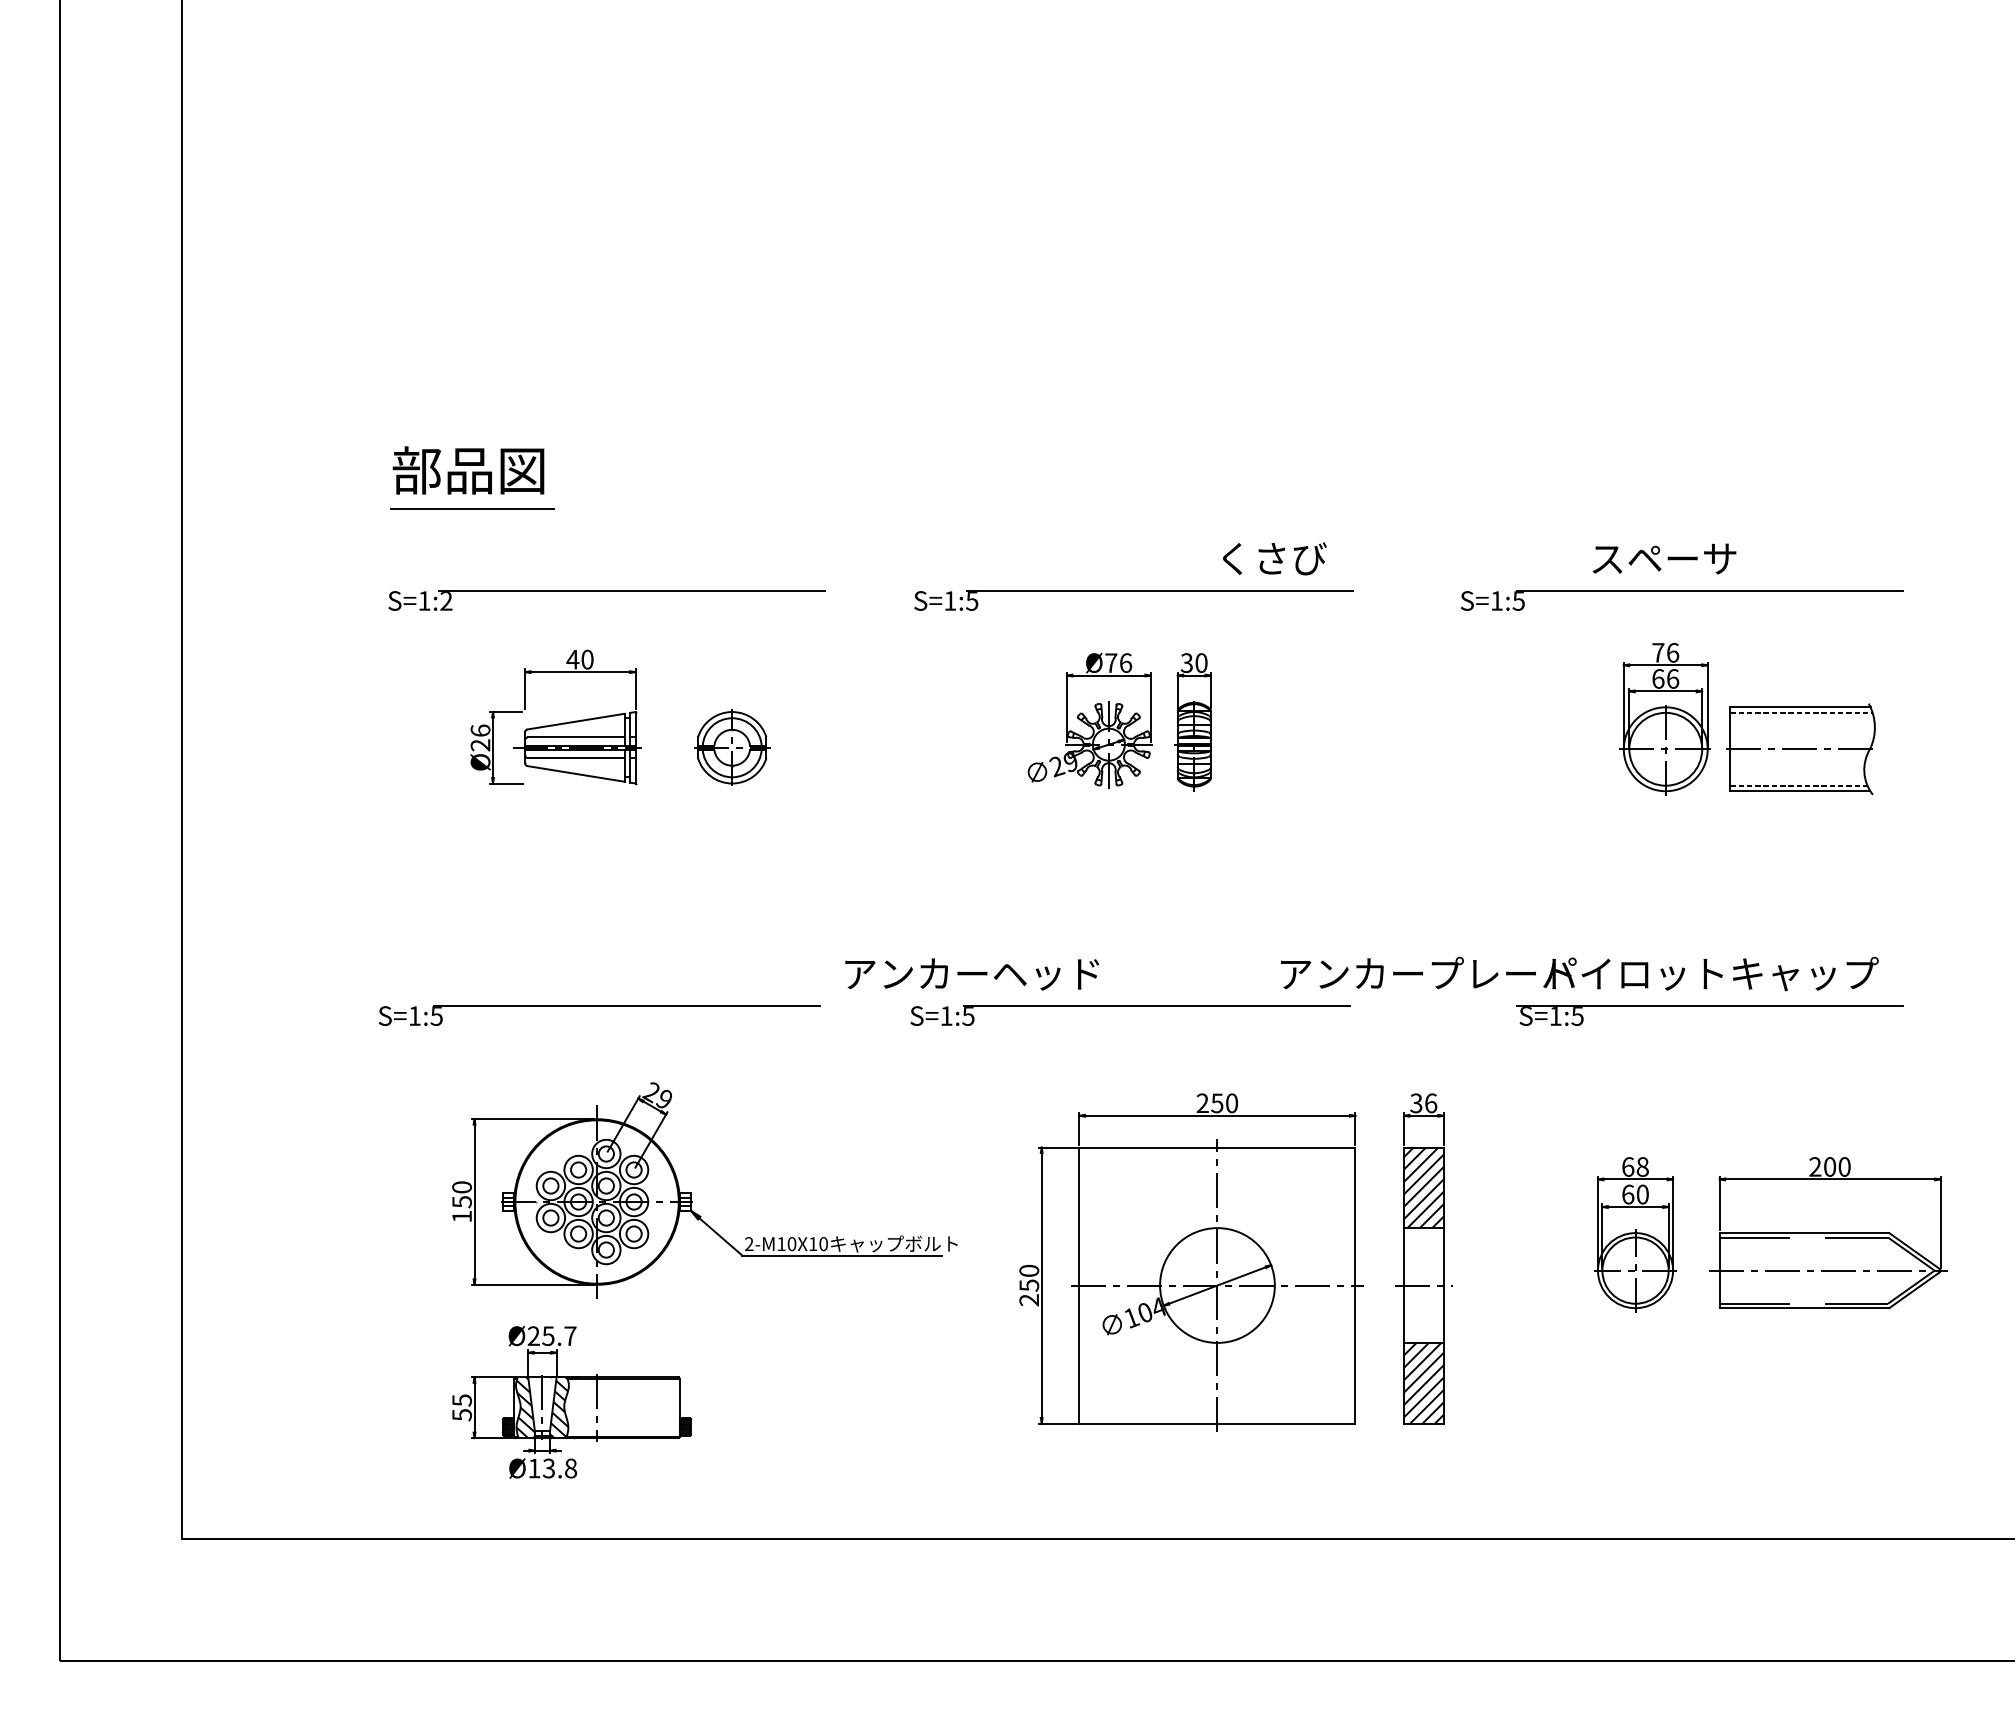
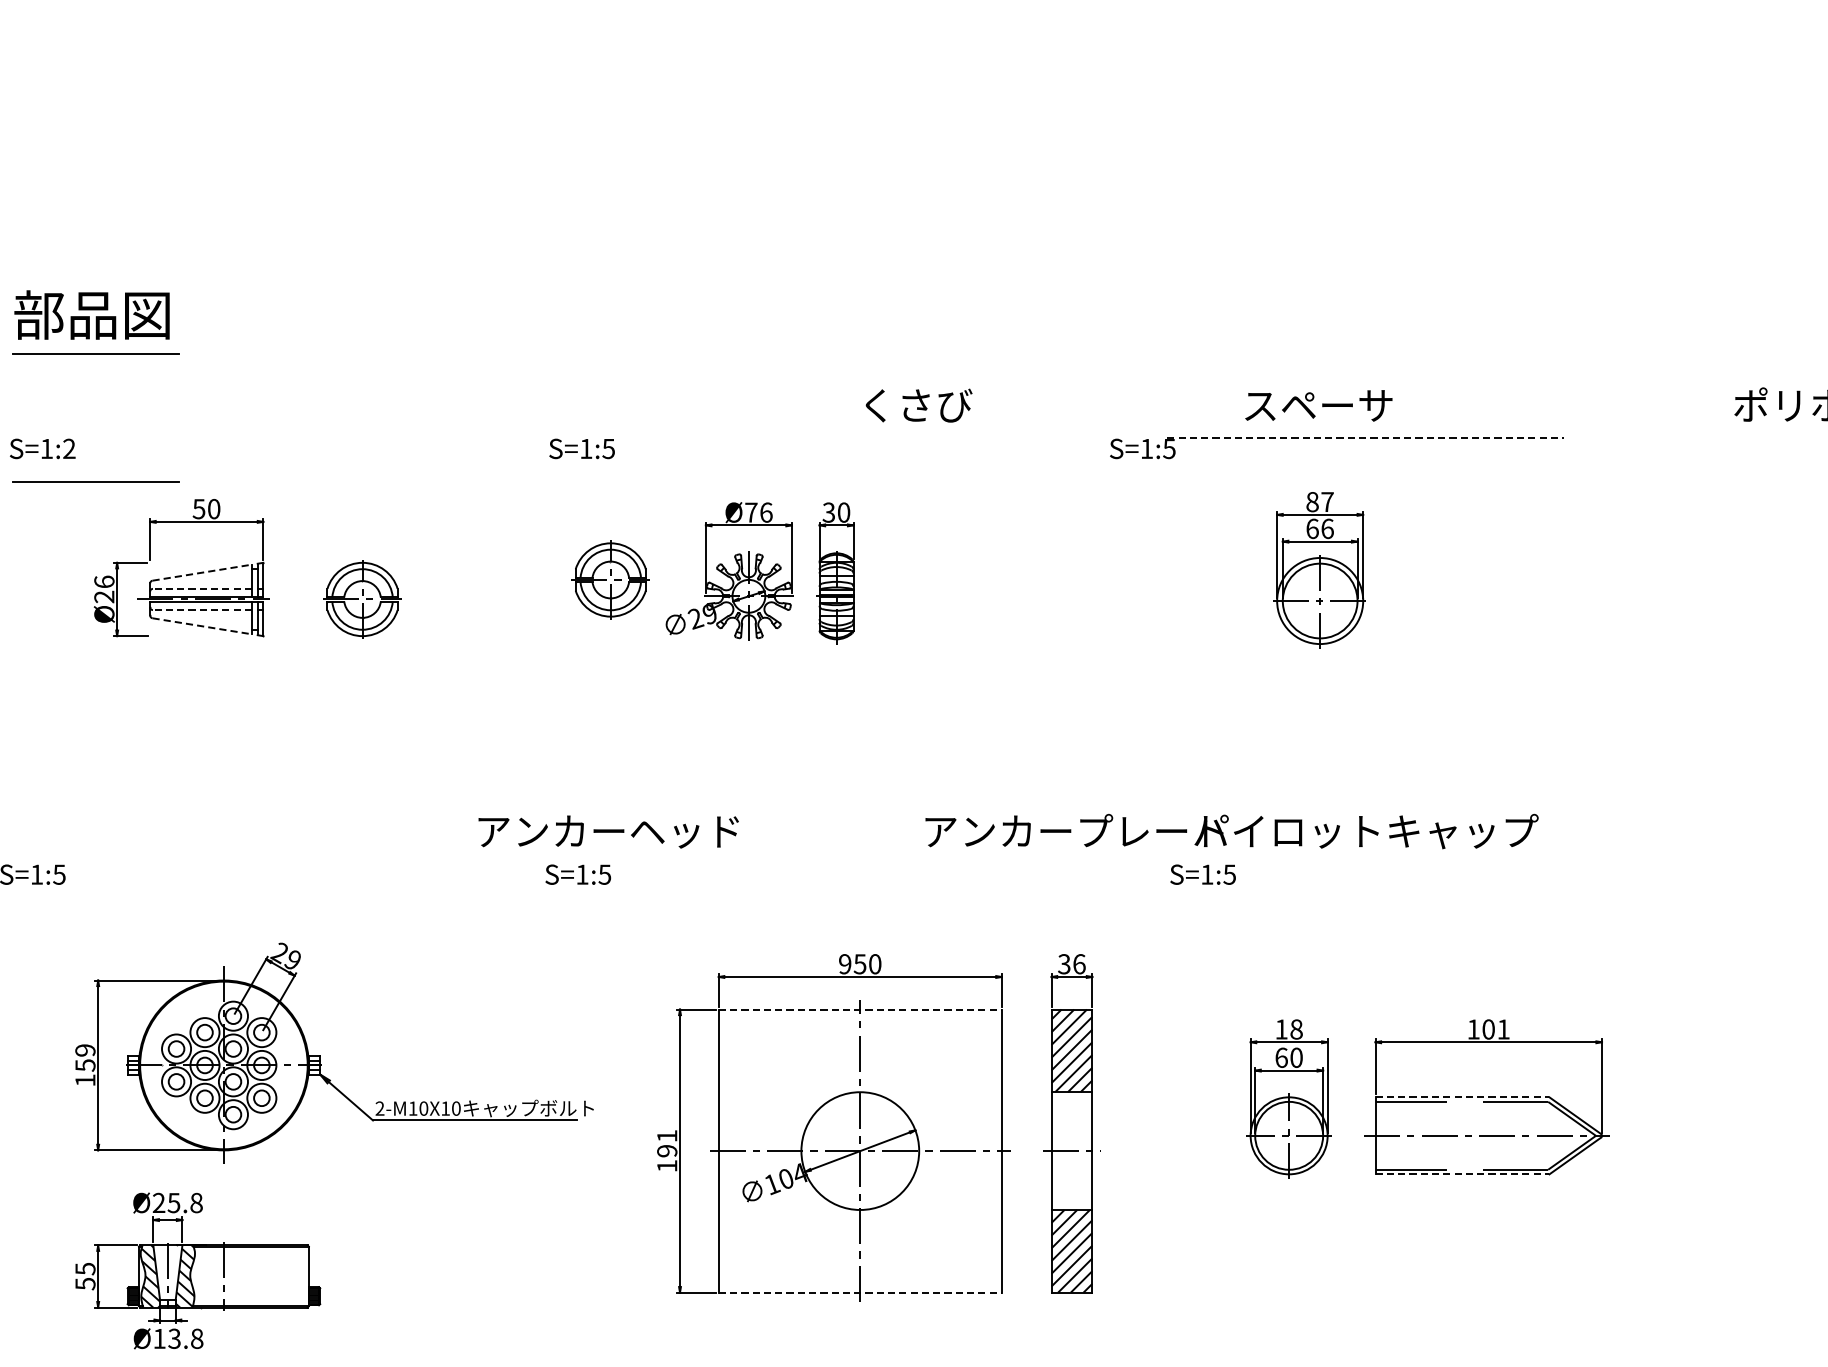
line: (631, 590) -> (259, 438), removed
line: (1159, 590) -> (800, 438), removed
line: (1710, 590) -> (1366, 438), solid -> dashed
line: (472, 632) -> (96, 481), added
text: (1665, 652) -> (1319, 501), 76 -> 87
text: (572, 659) -> (198, 508), 40 -> 50
line: (576, 721) -> (202, 572), solid -> dashed
part: (974, 728) -> (611, 579), added
line: (575, 737) -> (201, 588), solid -> dashed
part: (1800, 749) -> (1458, 601), removed
line: (575, 758) -> (201, 610), solid -> dashed
line: (576, 773) -> (202, 625), solid -> dashed
line: (626, 1005) -> (254, 863), removed
line: (1157, 1005) -> (798, 863), removed
line: (1709, 1005) -> (1365, 863), removed
text: (1202, 1103) -> (844, 964), 250 -> 950
line: (1217, 1147) -> (860, 1009), solid -> dashed
text: (1628, 1166) -> (1281, 1029), 68 -> 18
text: (1829, 1166) -> (1488, 1029), 200 -> 101
text: (461, 1187) -> (84, 1050), 150 -> 159
line: (1804, 1233) -> (1462, 1097), solid -> dashed
text: (1029, 1285) -> (667, 1151), 250 -> 191
line: (1804, 1308) -> (1462, 1174), solid -> dashed
text: (570, 1336) -> (196, 1203), Ø25.7 -> Ø25.8
line: (1217, 1423) -> (860, 1292), solid -> dashed

